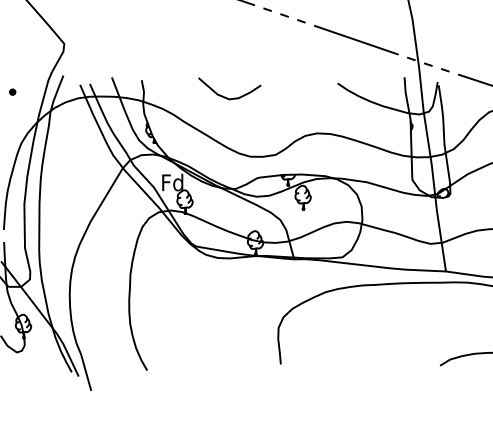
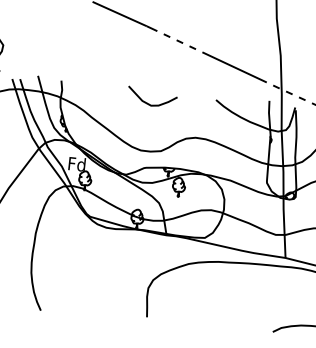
curve: (225, 96) -> (148, 103), moved

